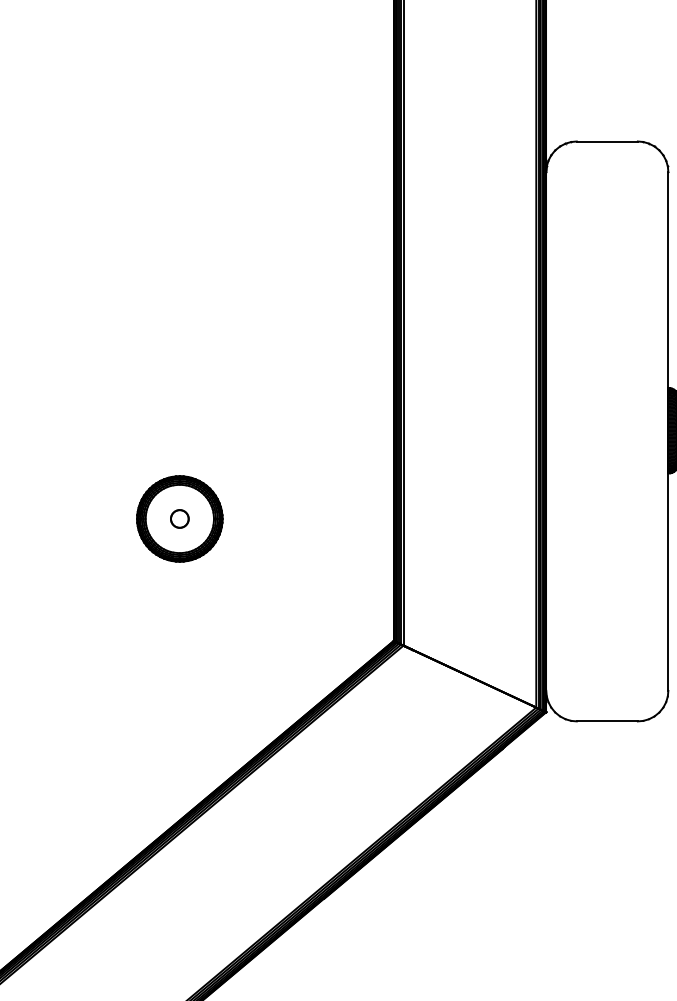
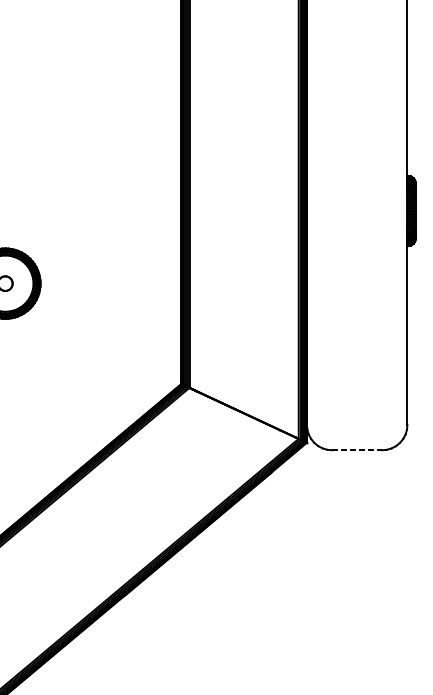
line: (607, 721) -> (357, 450), solid -> dashed

